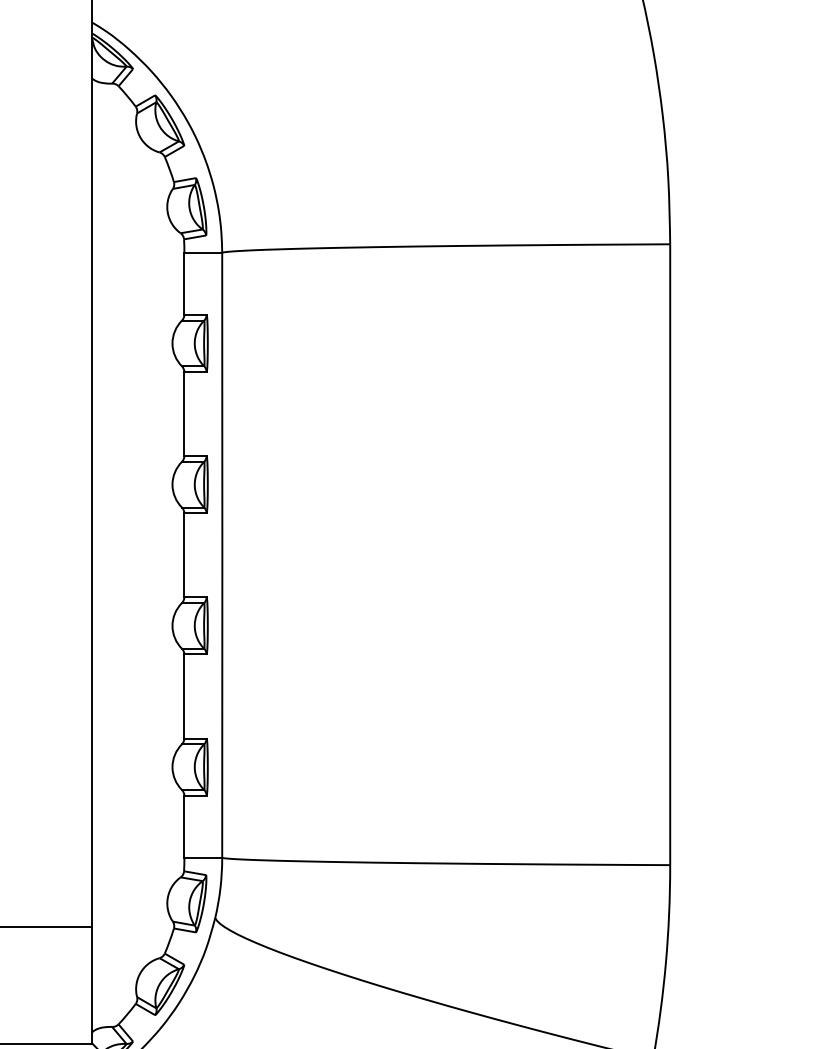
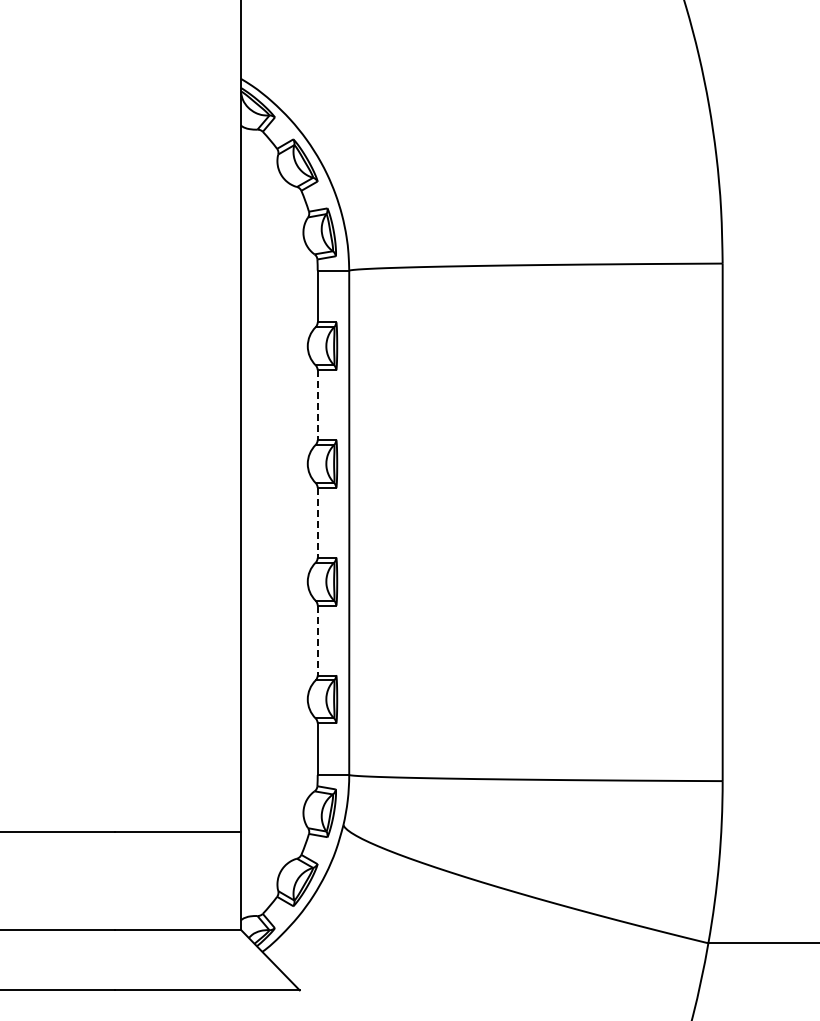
line: (184, 414) -> (317, 405), solid -> dashed
line: (184, 556) -> (317, 523), solid -> dashed
line: (184, 697) -> (317, 641), solid -> dashed

